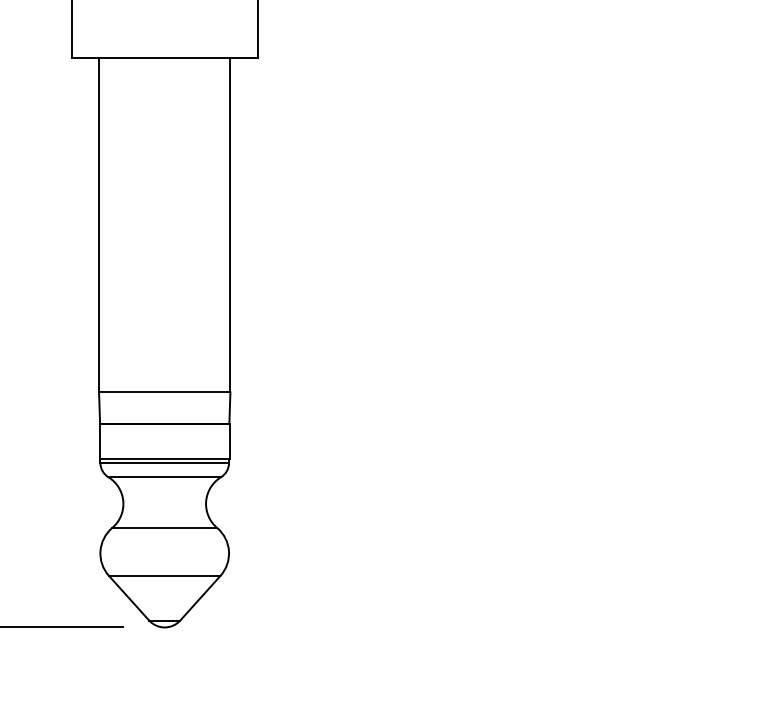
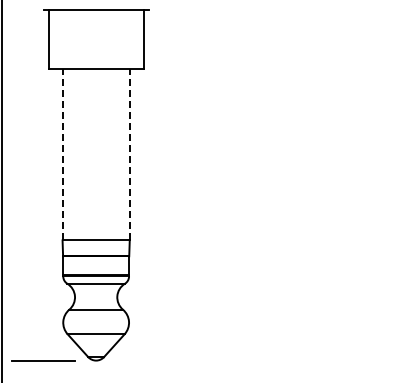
line: (98, 224) -> (62, 154), solid -> dashed
line: (229, 224) -> (129, 154), solid -> dashed

